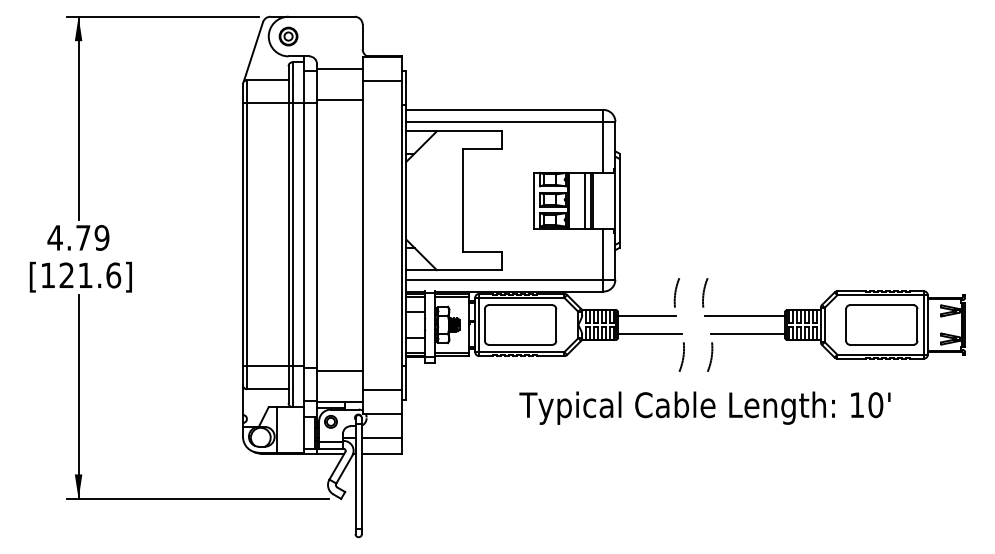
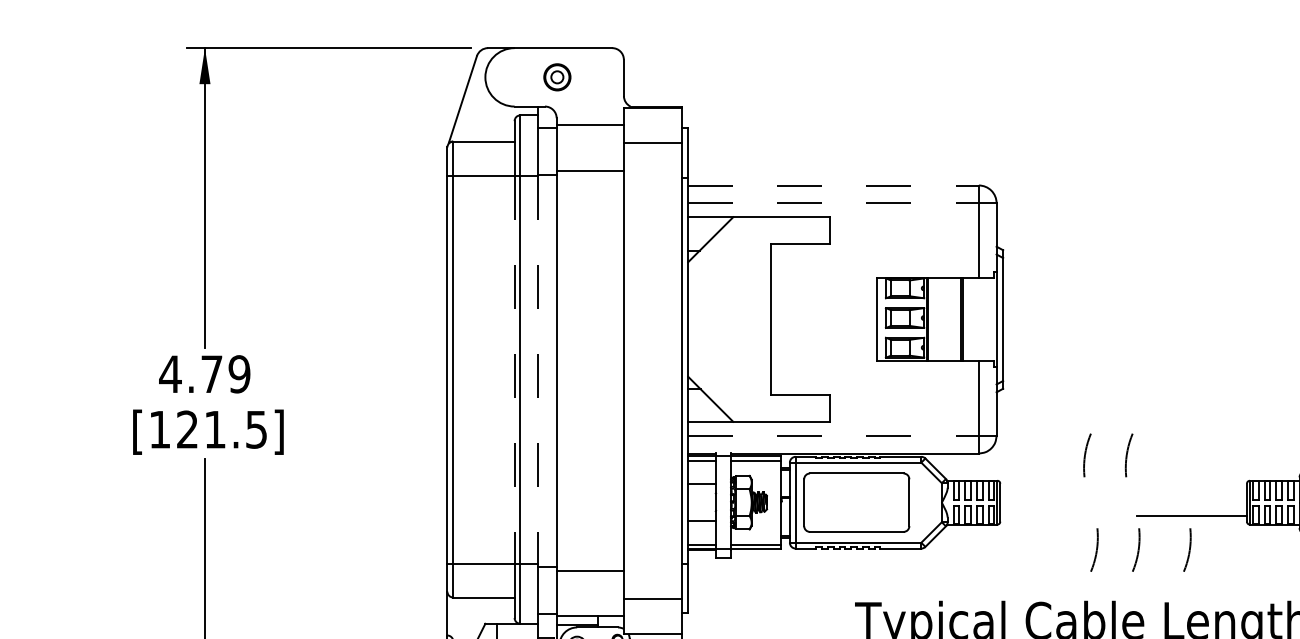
part: (288, 36) -> (557, 77), moved
line: (504, 109) -> (833, 184), solid -> dashed
line: (504, 121) -> (833, 202), solid -> dashed
line: (585, 200) -> (952, 319), removed
line: (288, 234) -> (514, 369), solid -> dashed
line: (304, 234) -> (538, 369), solid -> dashed
text: (113, 275) -> (256, 429), [121.6] -> [121.5]
line: (504, 279) -> (833, 435), solid -> dashed
line: (646, 315) -> (1042, 488), removed
line: (744, 315) -> (1186, 488), removed
line: (649, 334) -> (1046, 516), removed
arc: (745, 356) -> (1188, 549), added

